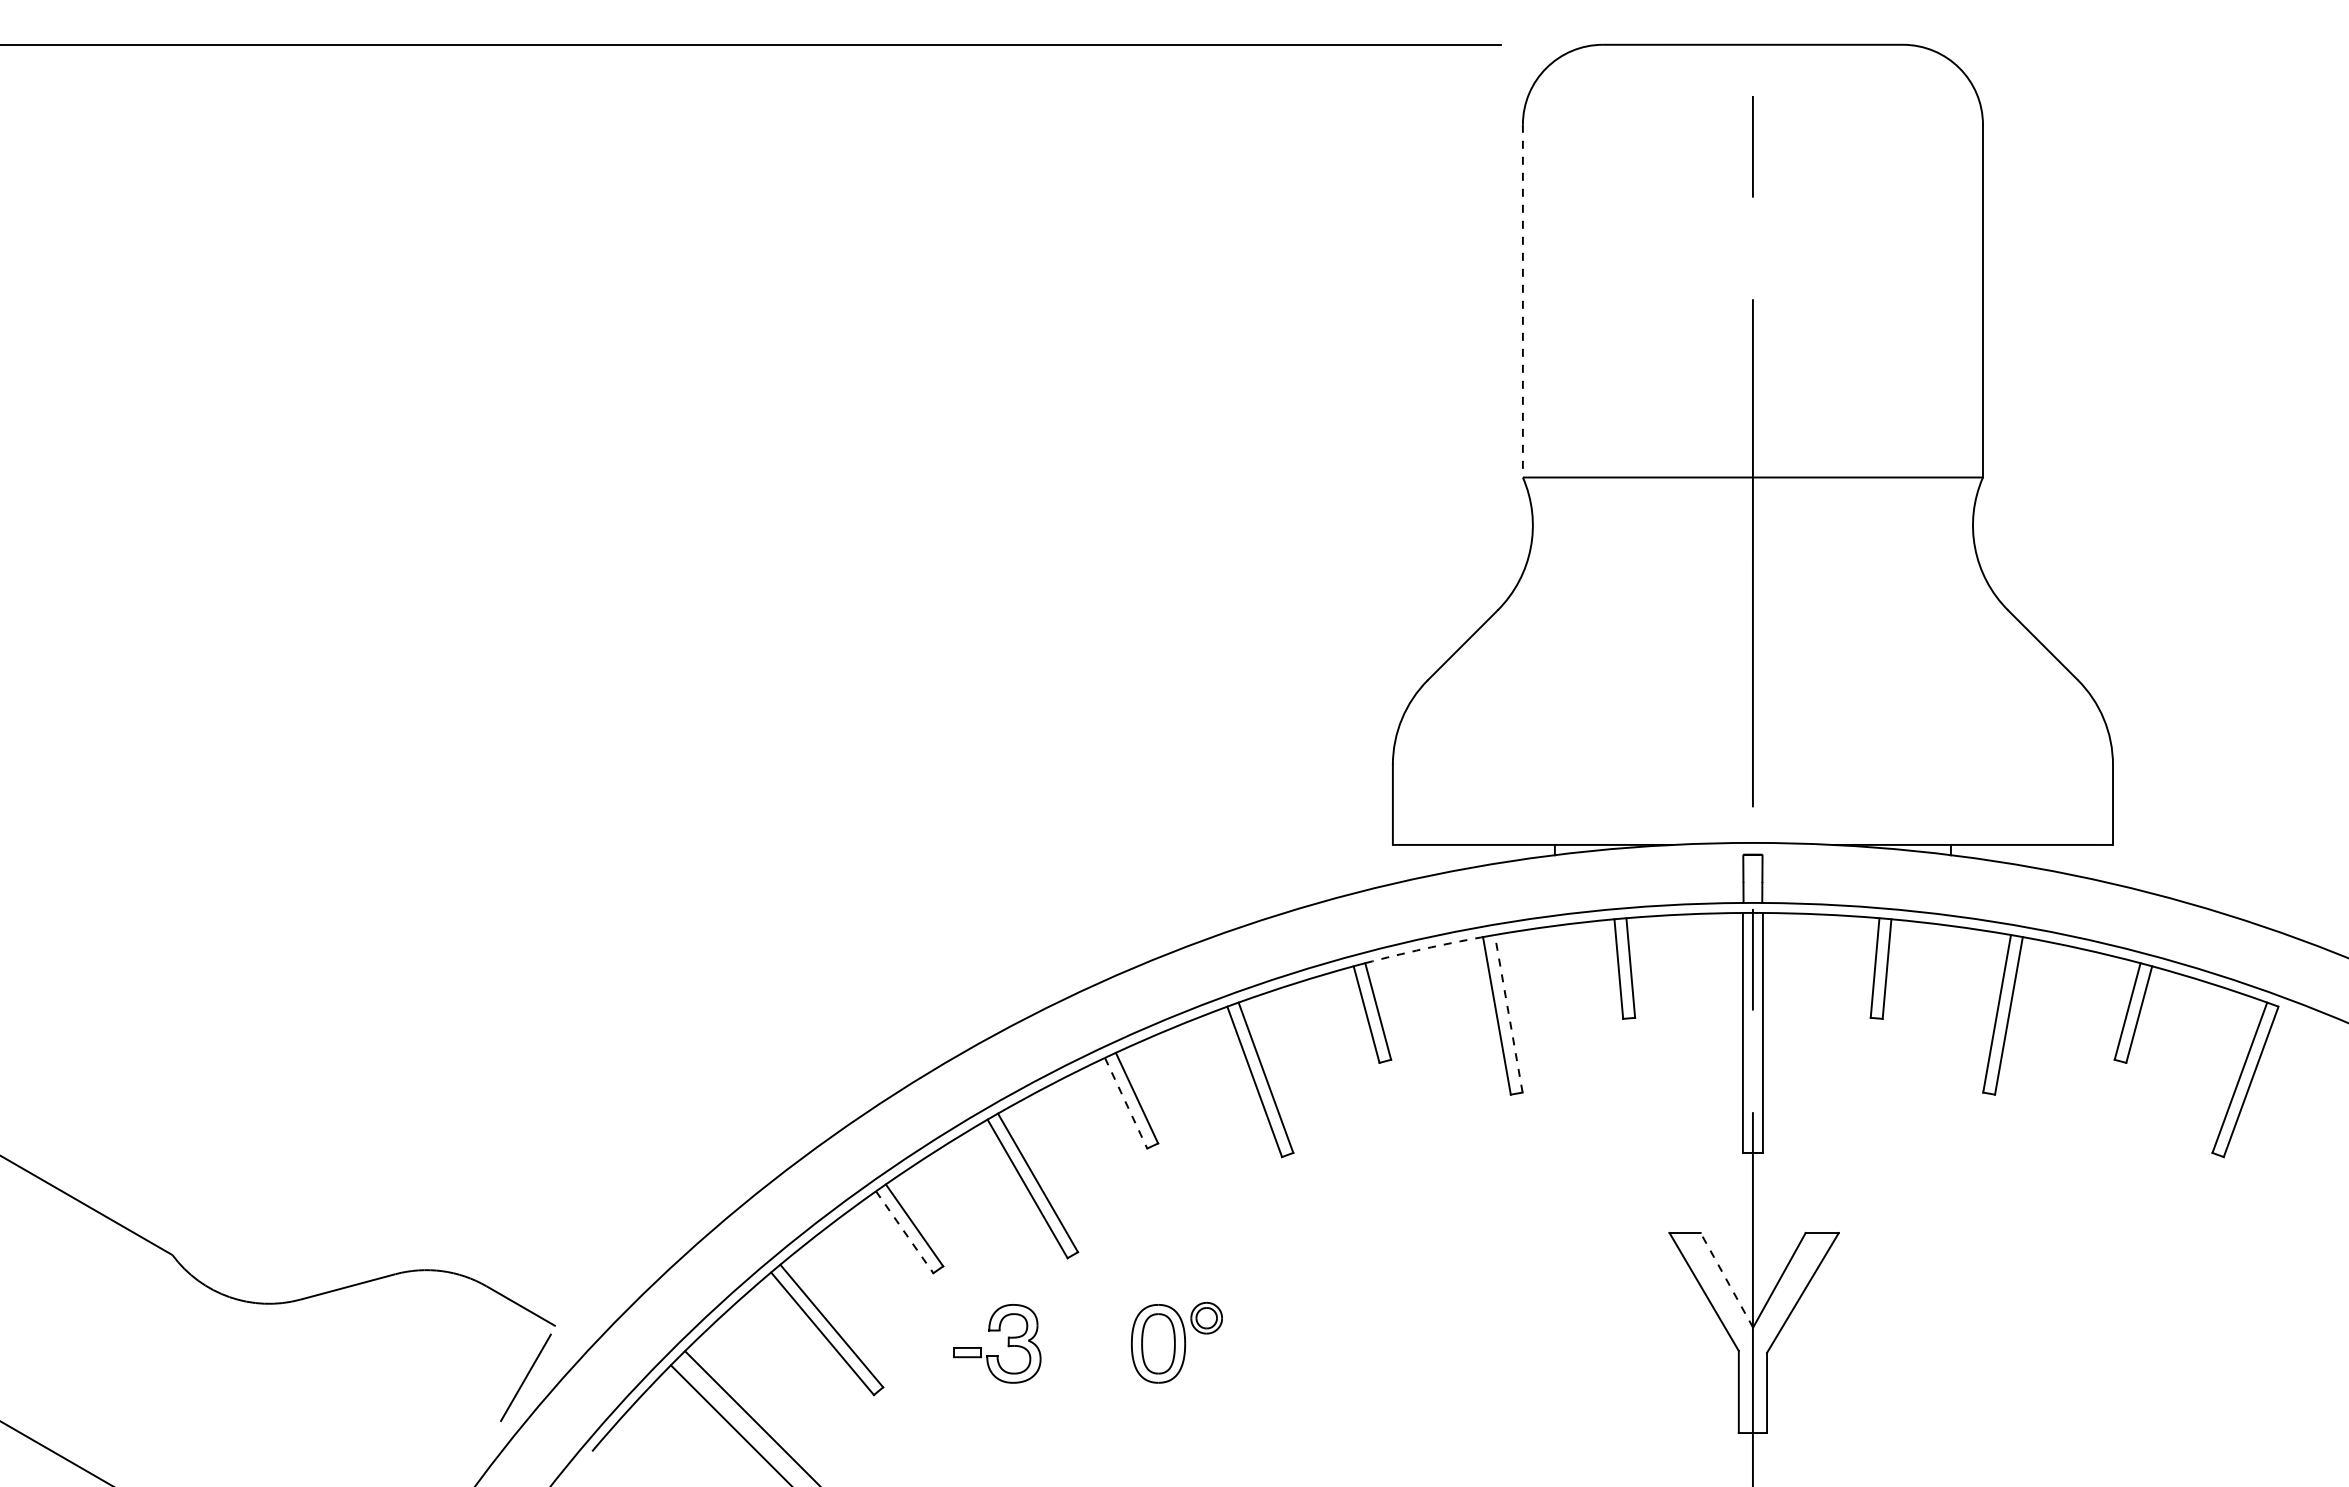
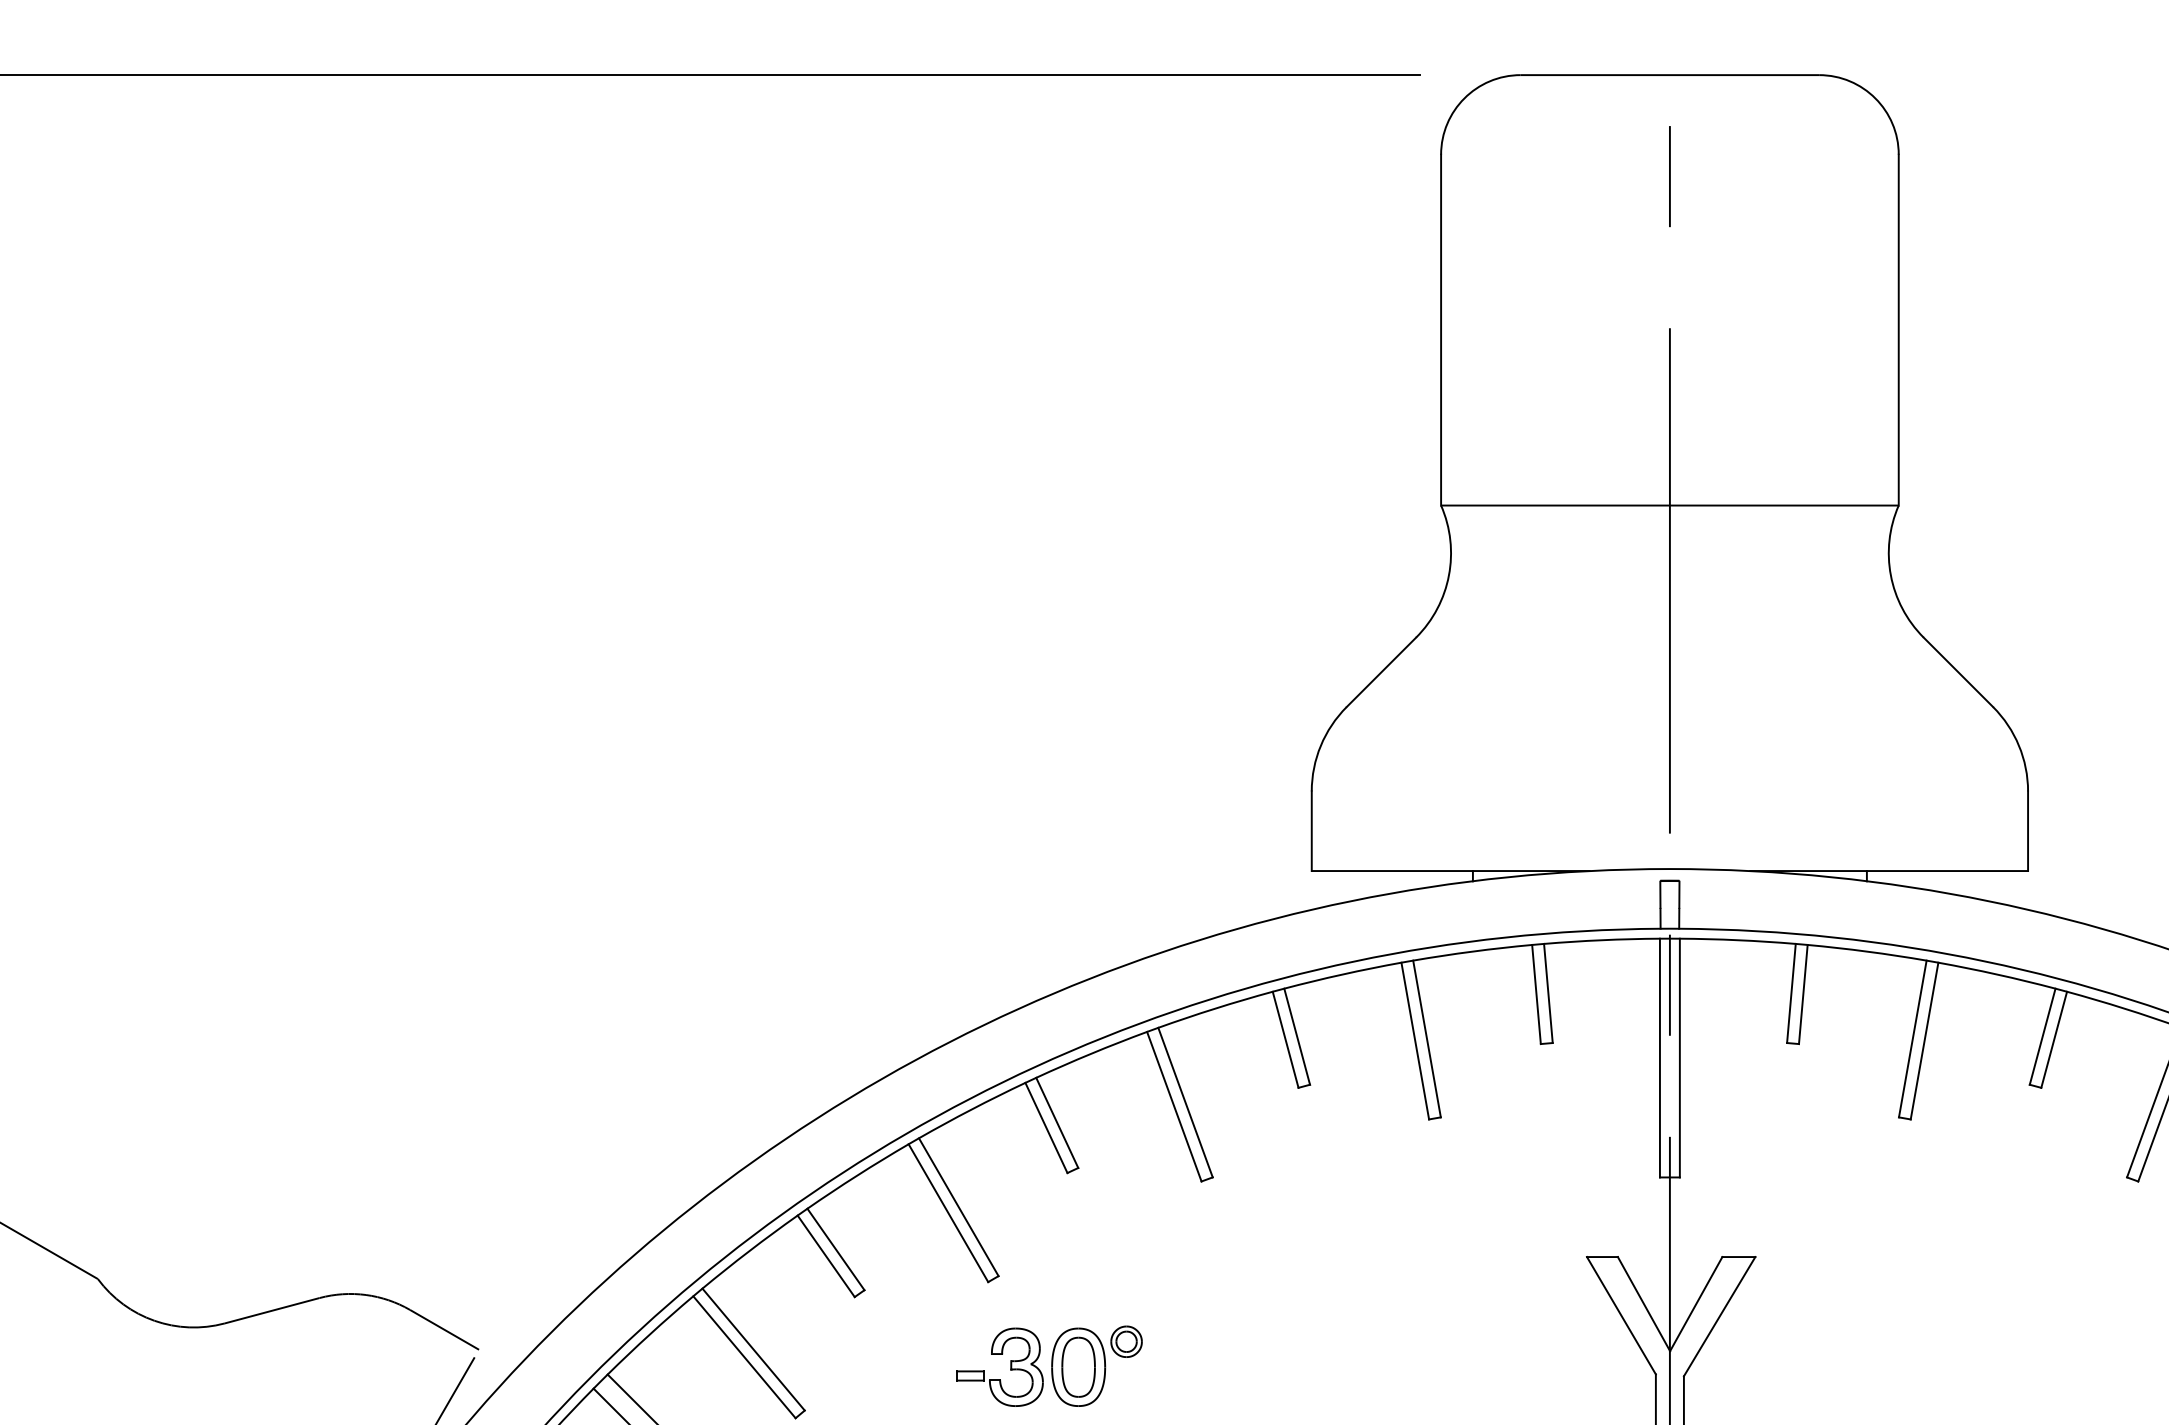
line: (1522, 301) -> (1440, 330), dashed -> solid
arc: (1423, 948) -> (1342, 974), dashed -> solid
line: (1508, 1013) -> (1426, 1038), dashed -> solid
line: (1126, 1103) -> (1046, 1128), dashed -> solid
line: (905, 1232) -> (826, 1256), dashed -> solid
line: (1726, 1279) -> (1643, 1303), dashed -> solid
part: (1007, 1343) -> (1009, 1366), moved

